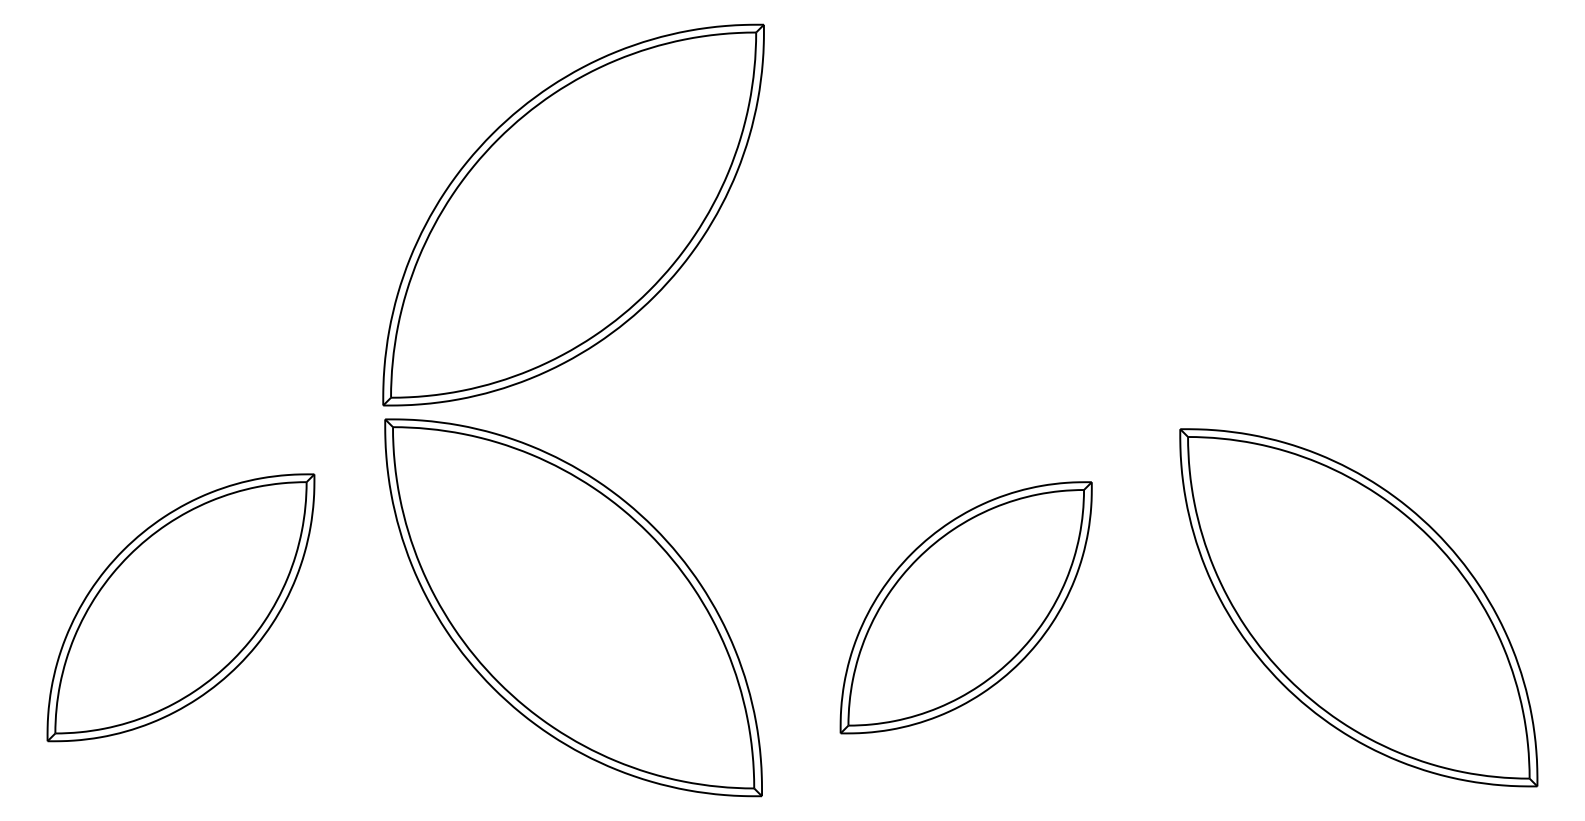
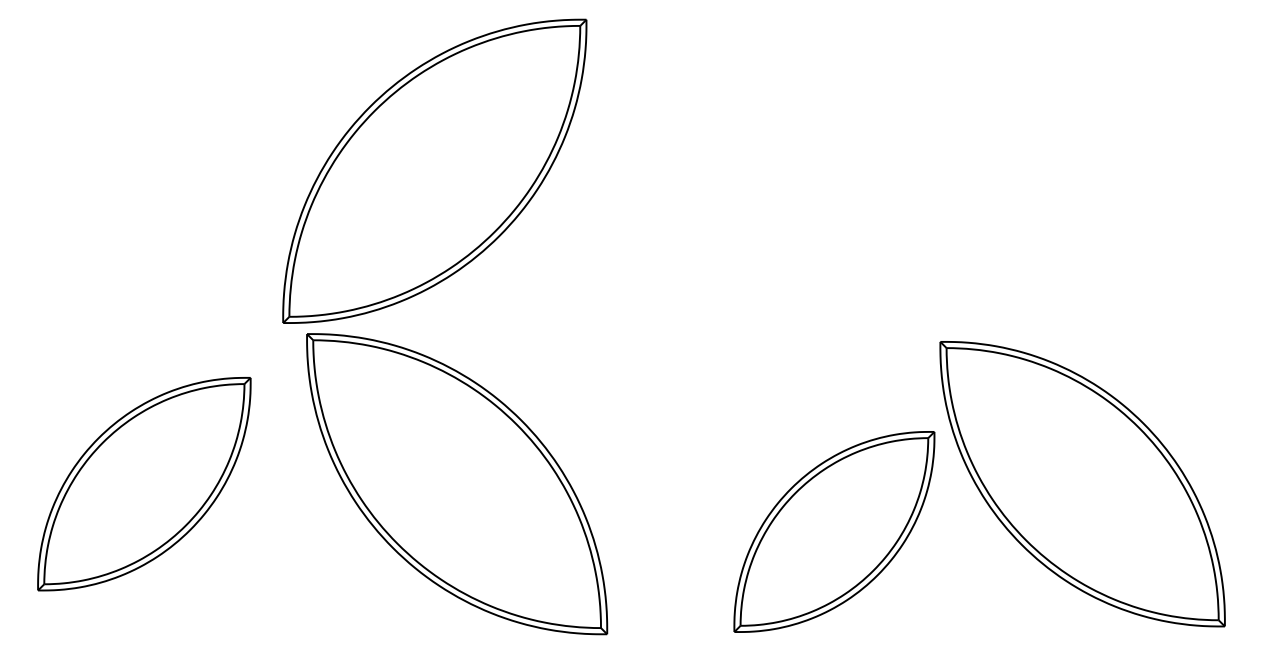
part: (573, 214) -> (434, 170), moved
part: (965, 607) -> (833, 531), moved

